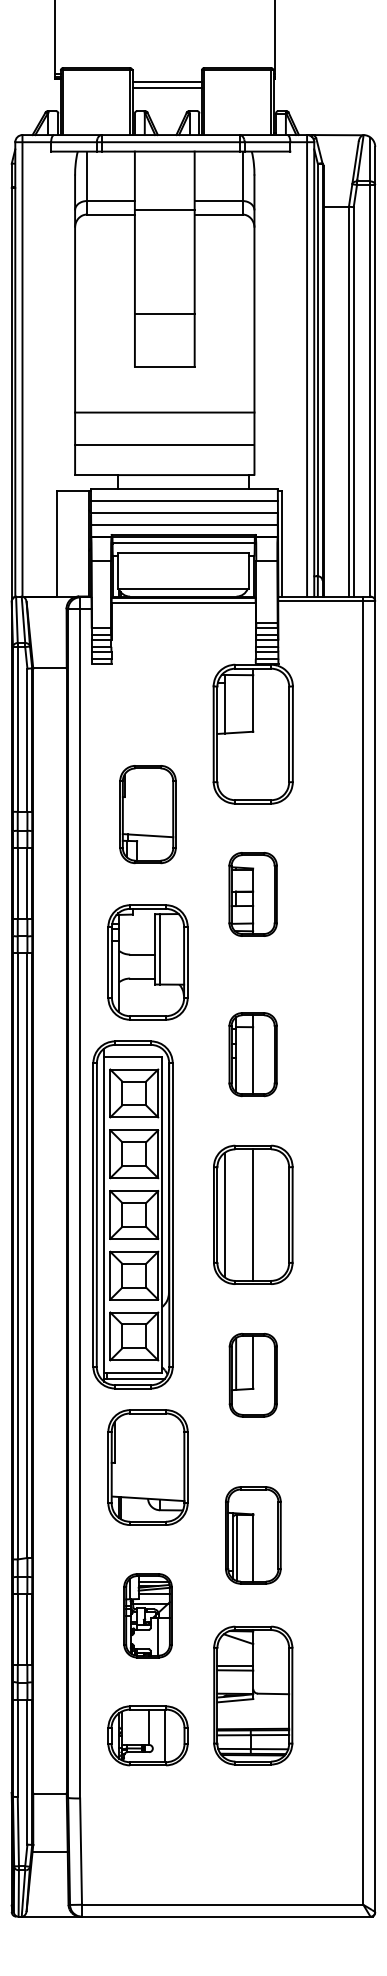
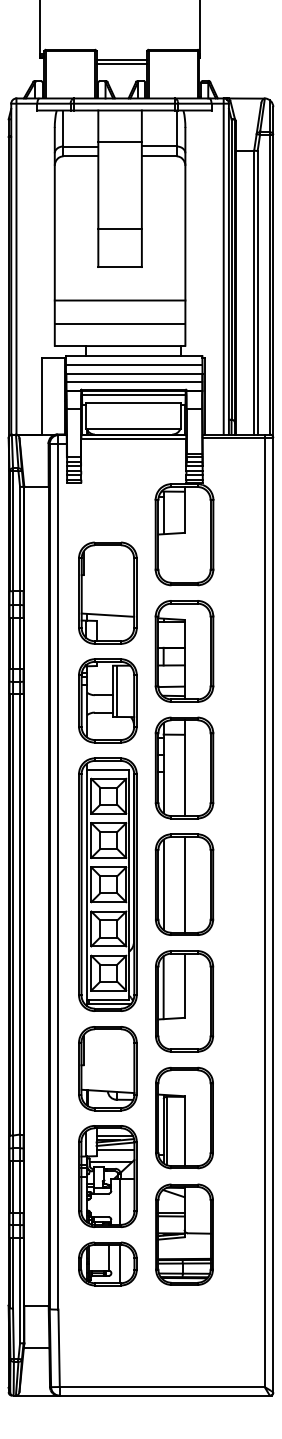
line: (164, 209) -> (119, 141), moved
part: (147, 814) -> (107, 593), size x1.43
part: (252, 894) -> (183, 651), size x1.67
part: (252, 1054) -> (183, 767), size x1.67
part: (132, 1214) -> (107, 884), moved
part: (253, 1375) -> (184, 1001), size x1.67
part: (253, 1535) -> (184, 1118), size x1.43
part: (147, 1615) -> (107, 1176), size x1.67

